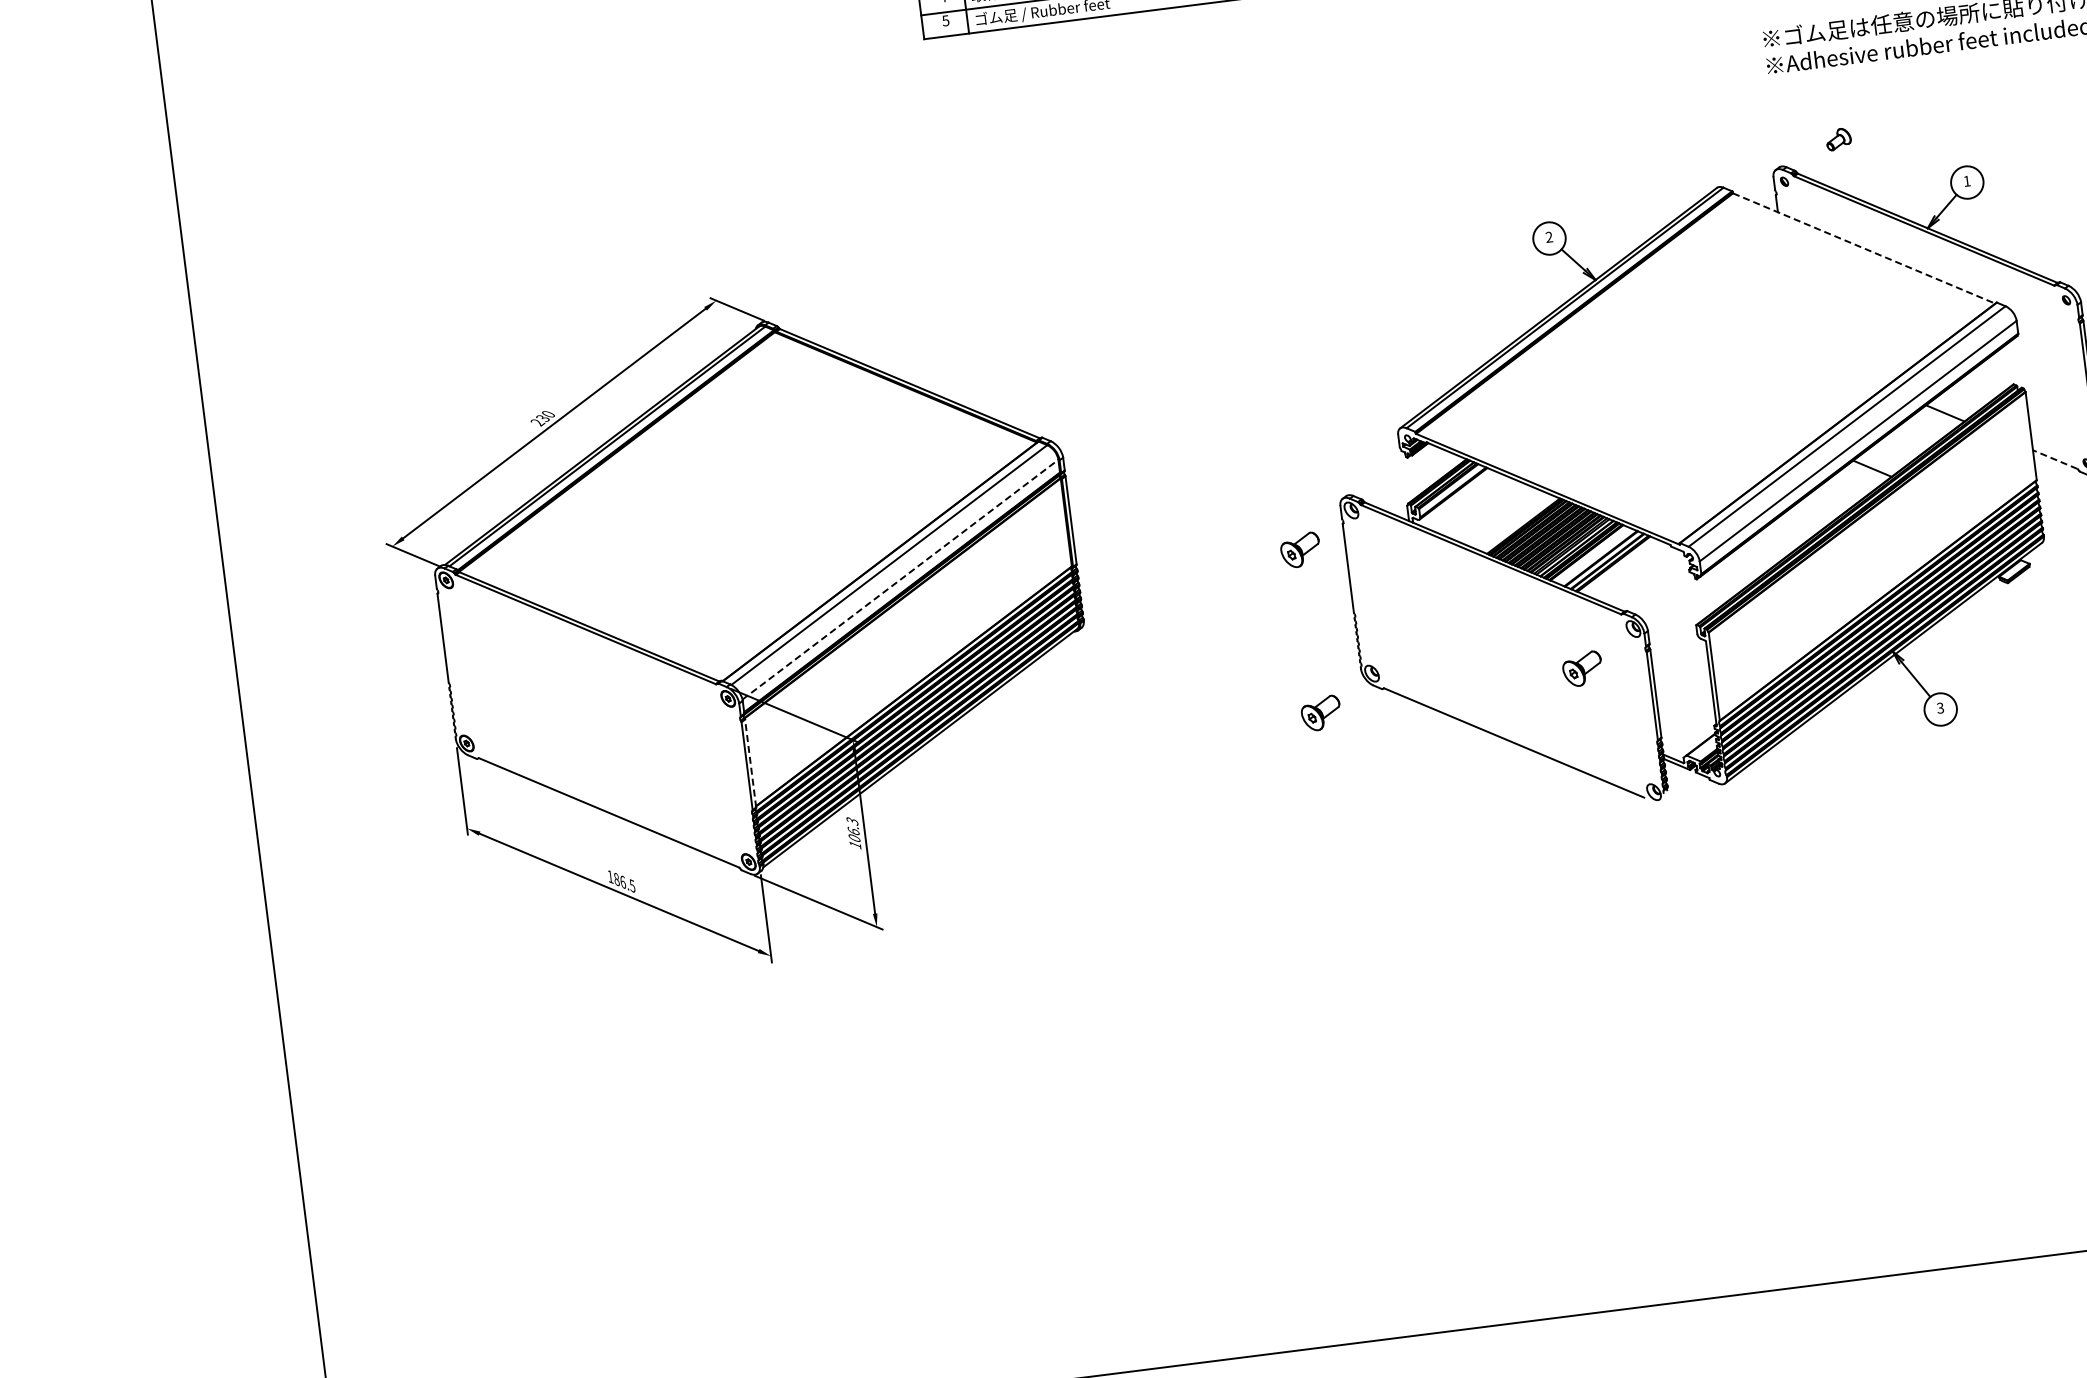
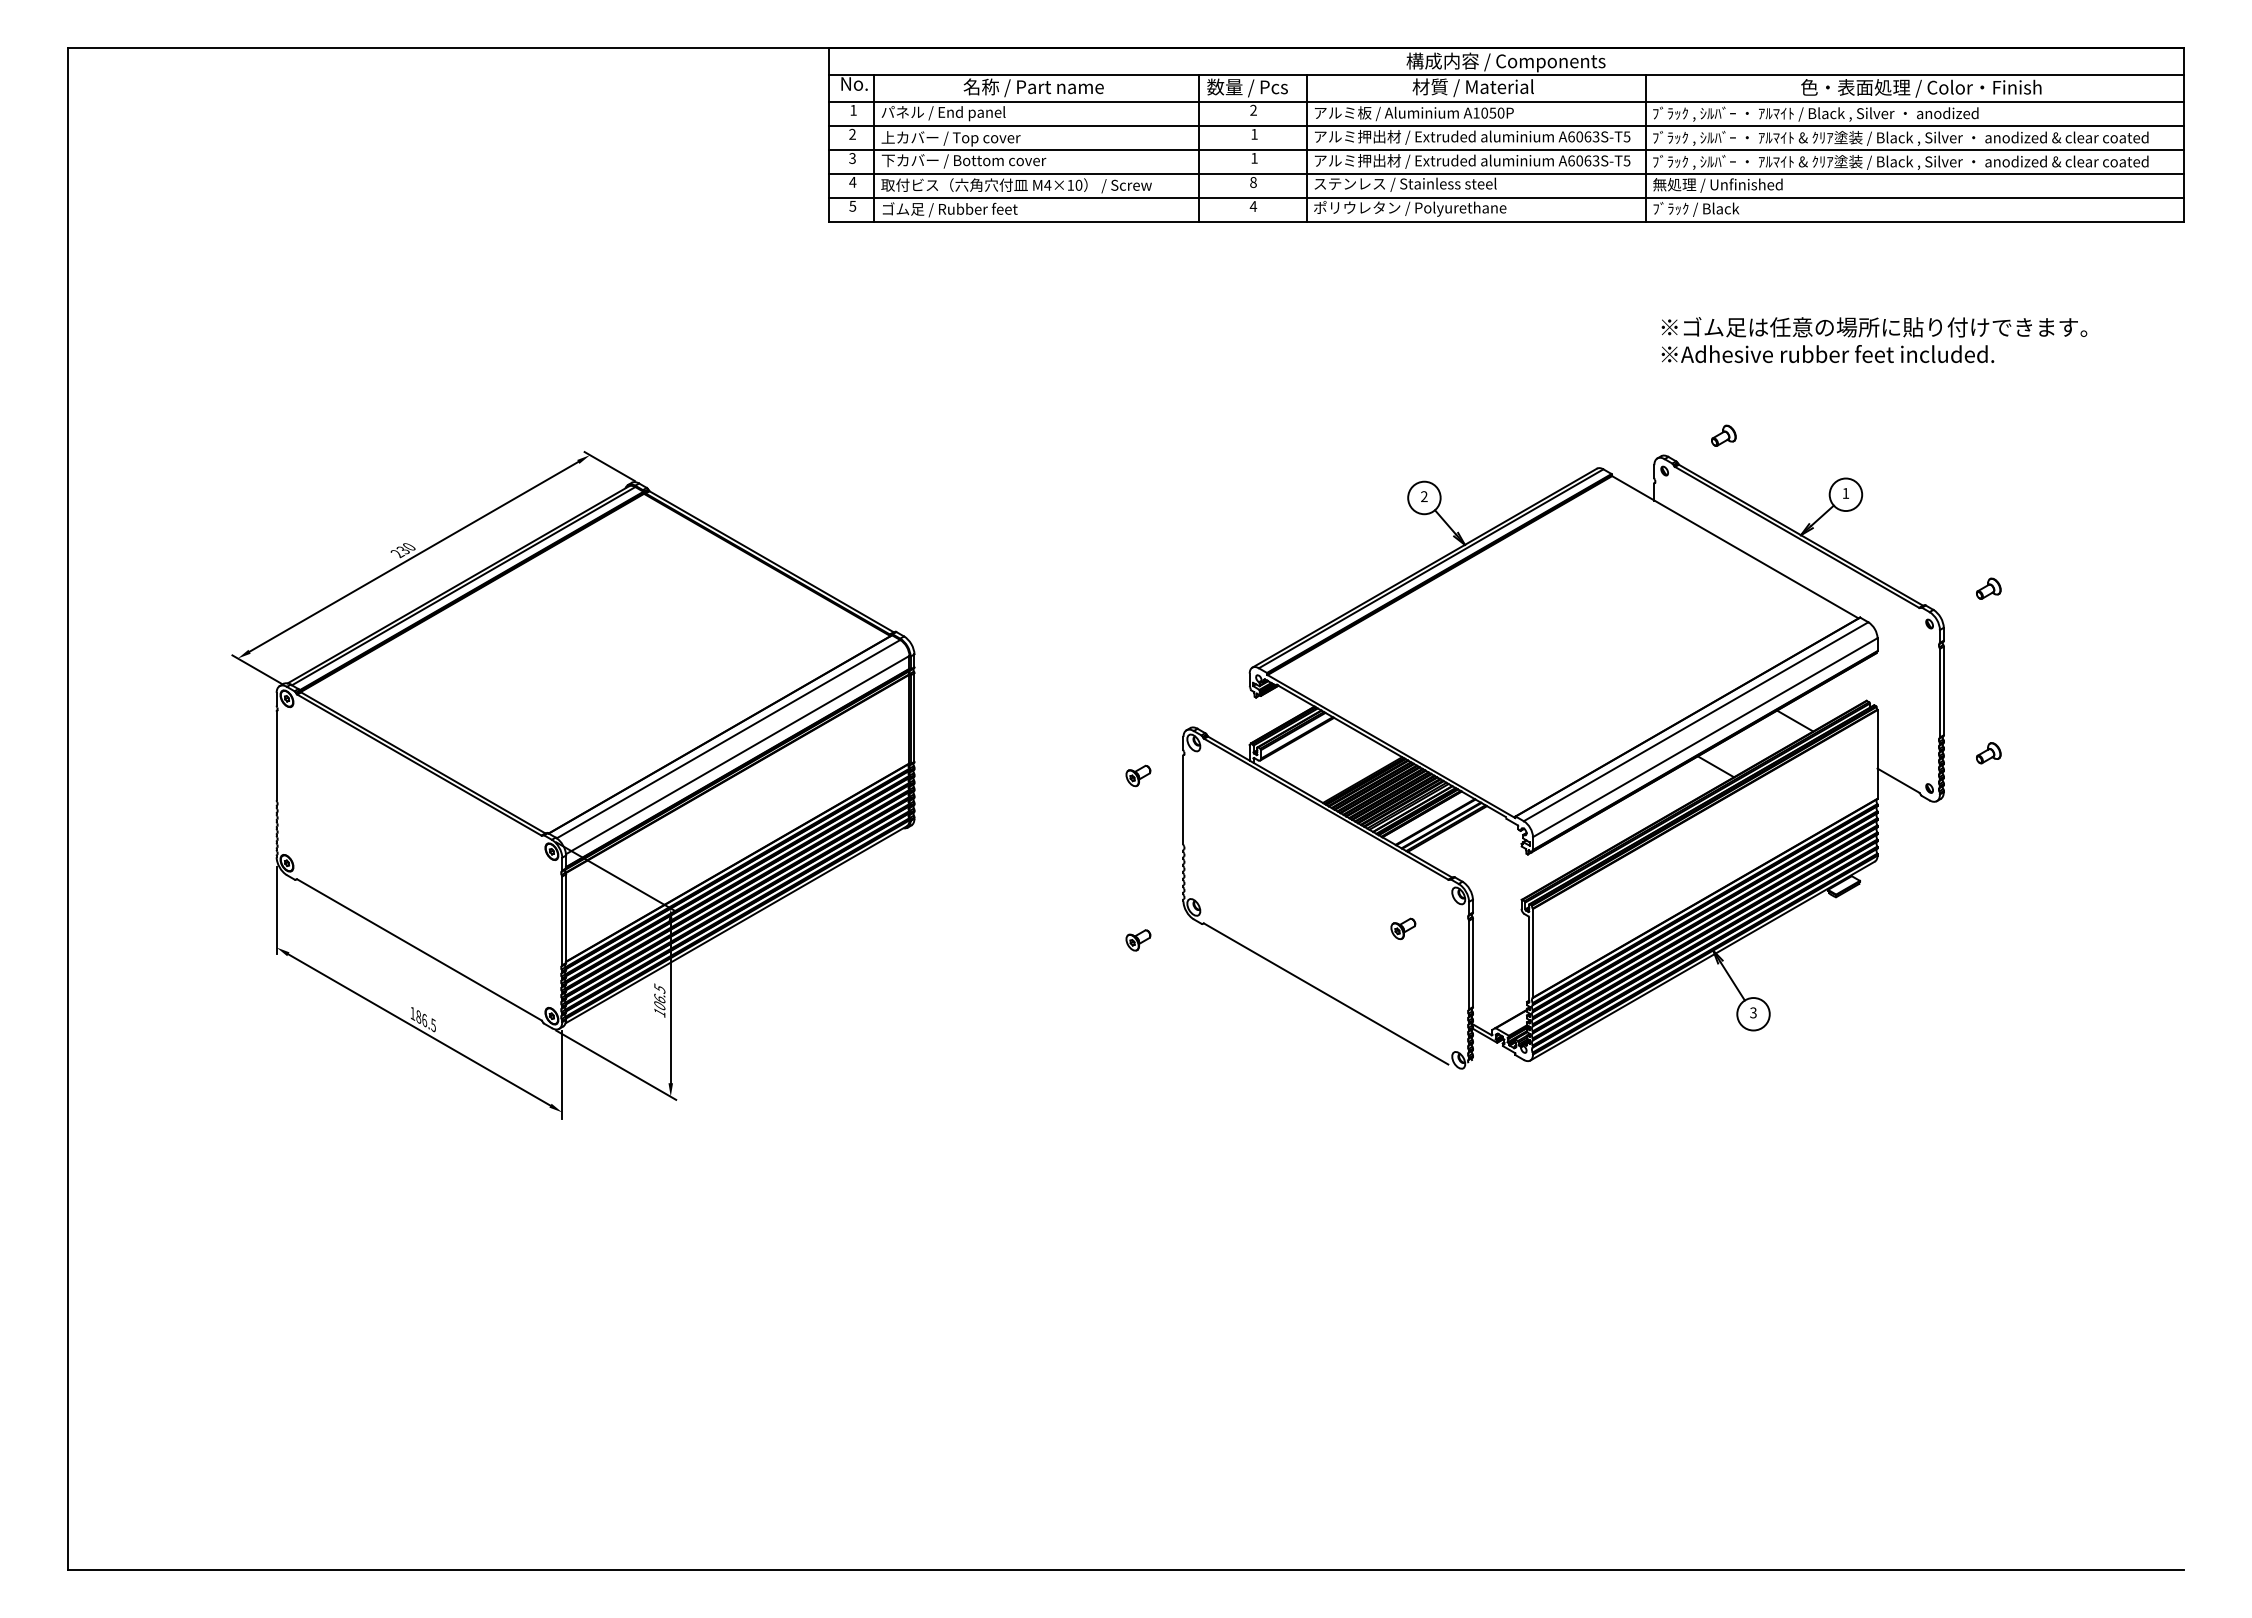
line: (1864, 248) -> (1735, 547), dashed -> solid
line: (2054, 459) -> (1897, 780), dashed -> solid
part: (1300, 549) -> (1138, 775), size x0.62
line: (901, 579) -> (738, 754), dashed -> solid
part: (1582, 668) -> (1403, 928), size x0.62
part: (1321, 713) -> (1138, 940), size x0.62
line: (751, 763) -> (566, 918), dashed -> solid
text: (851, 819) -> (659, 986), 106.3 -> 106.5

